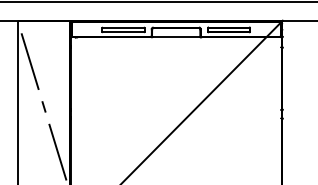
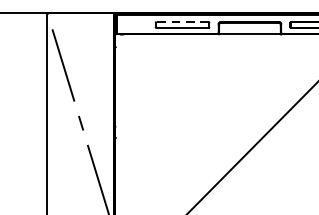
line: (122, 27) -> (181, 21), solid -> dashed

